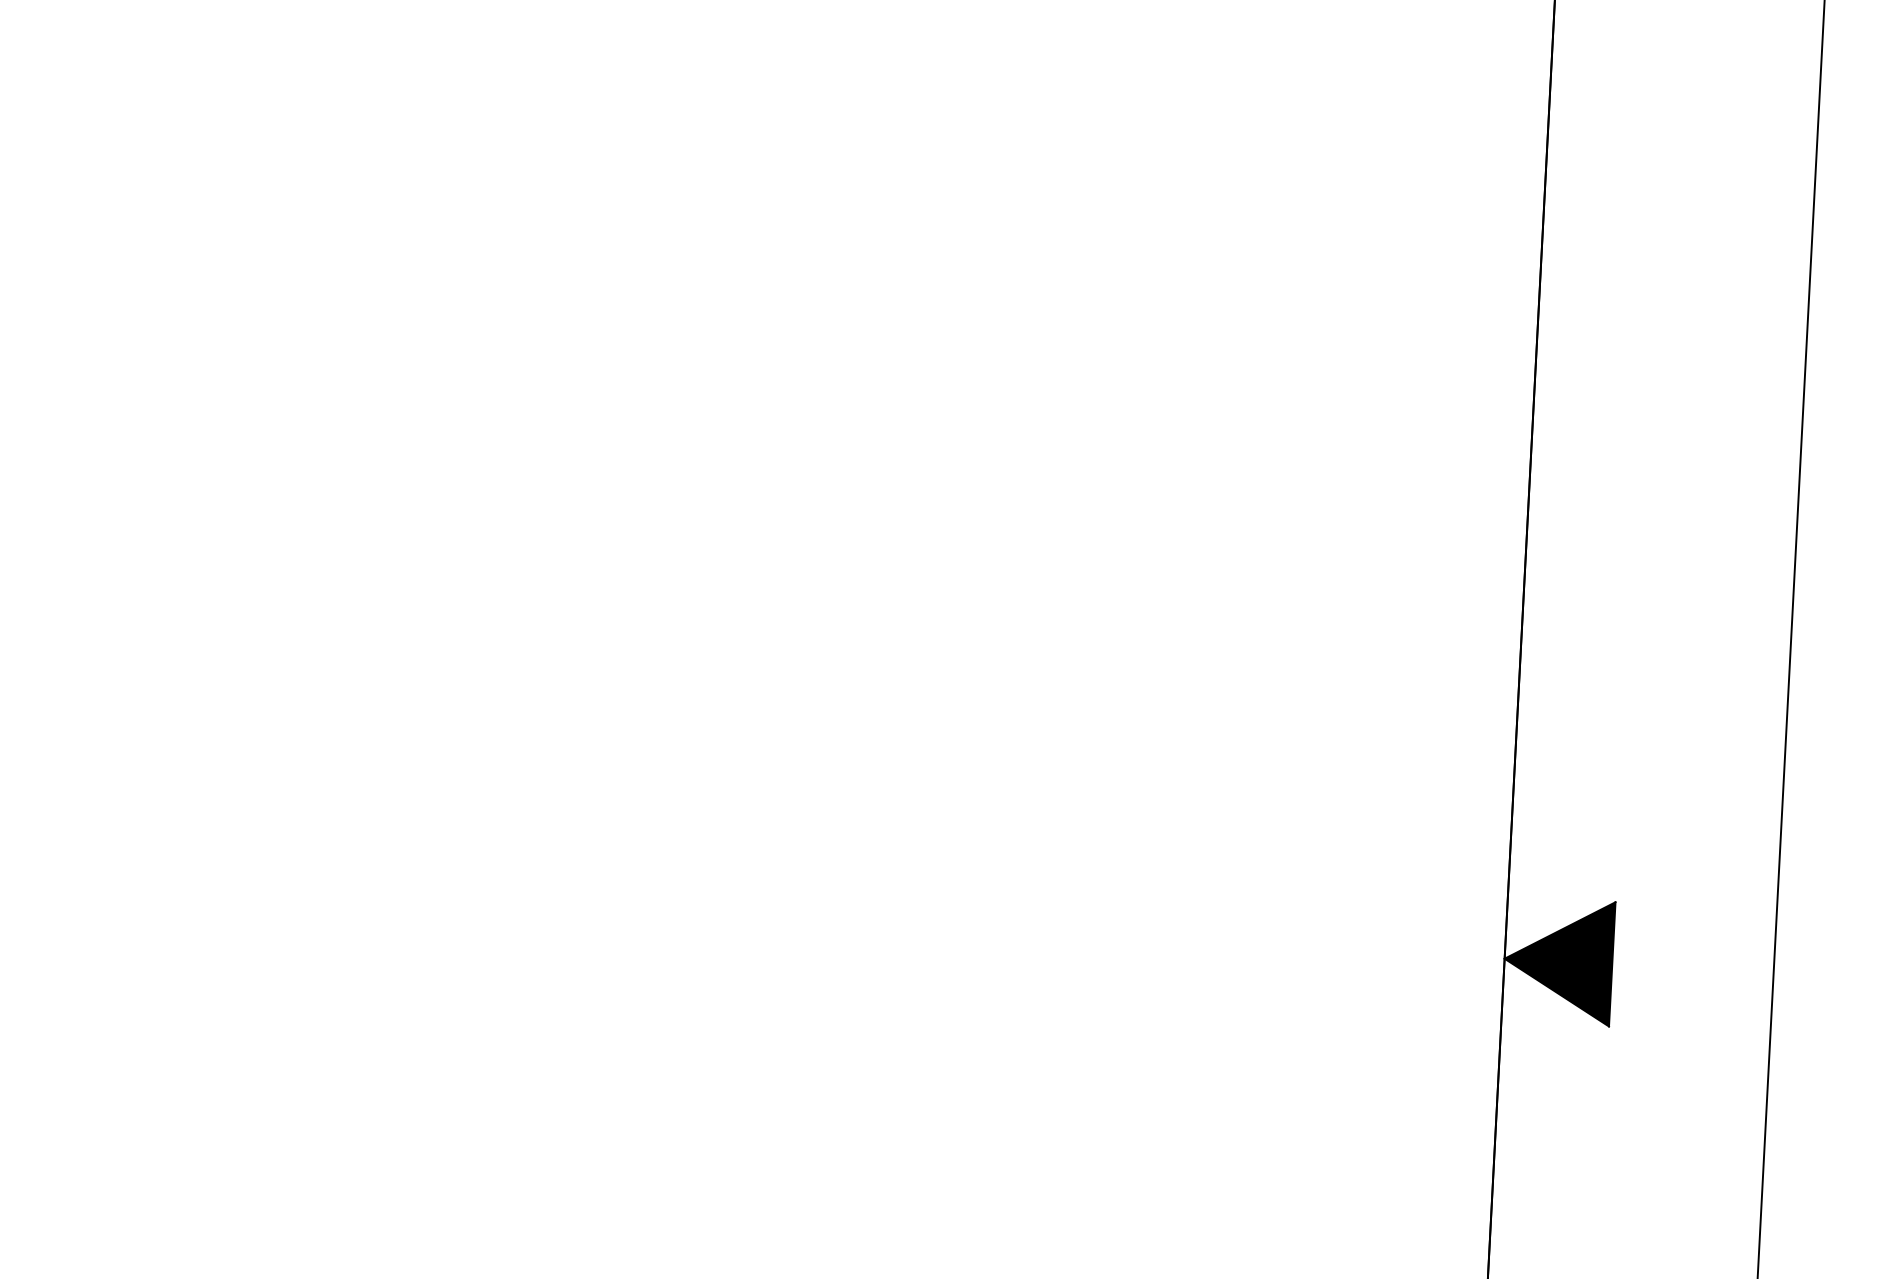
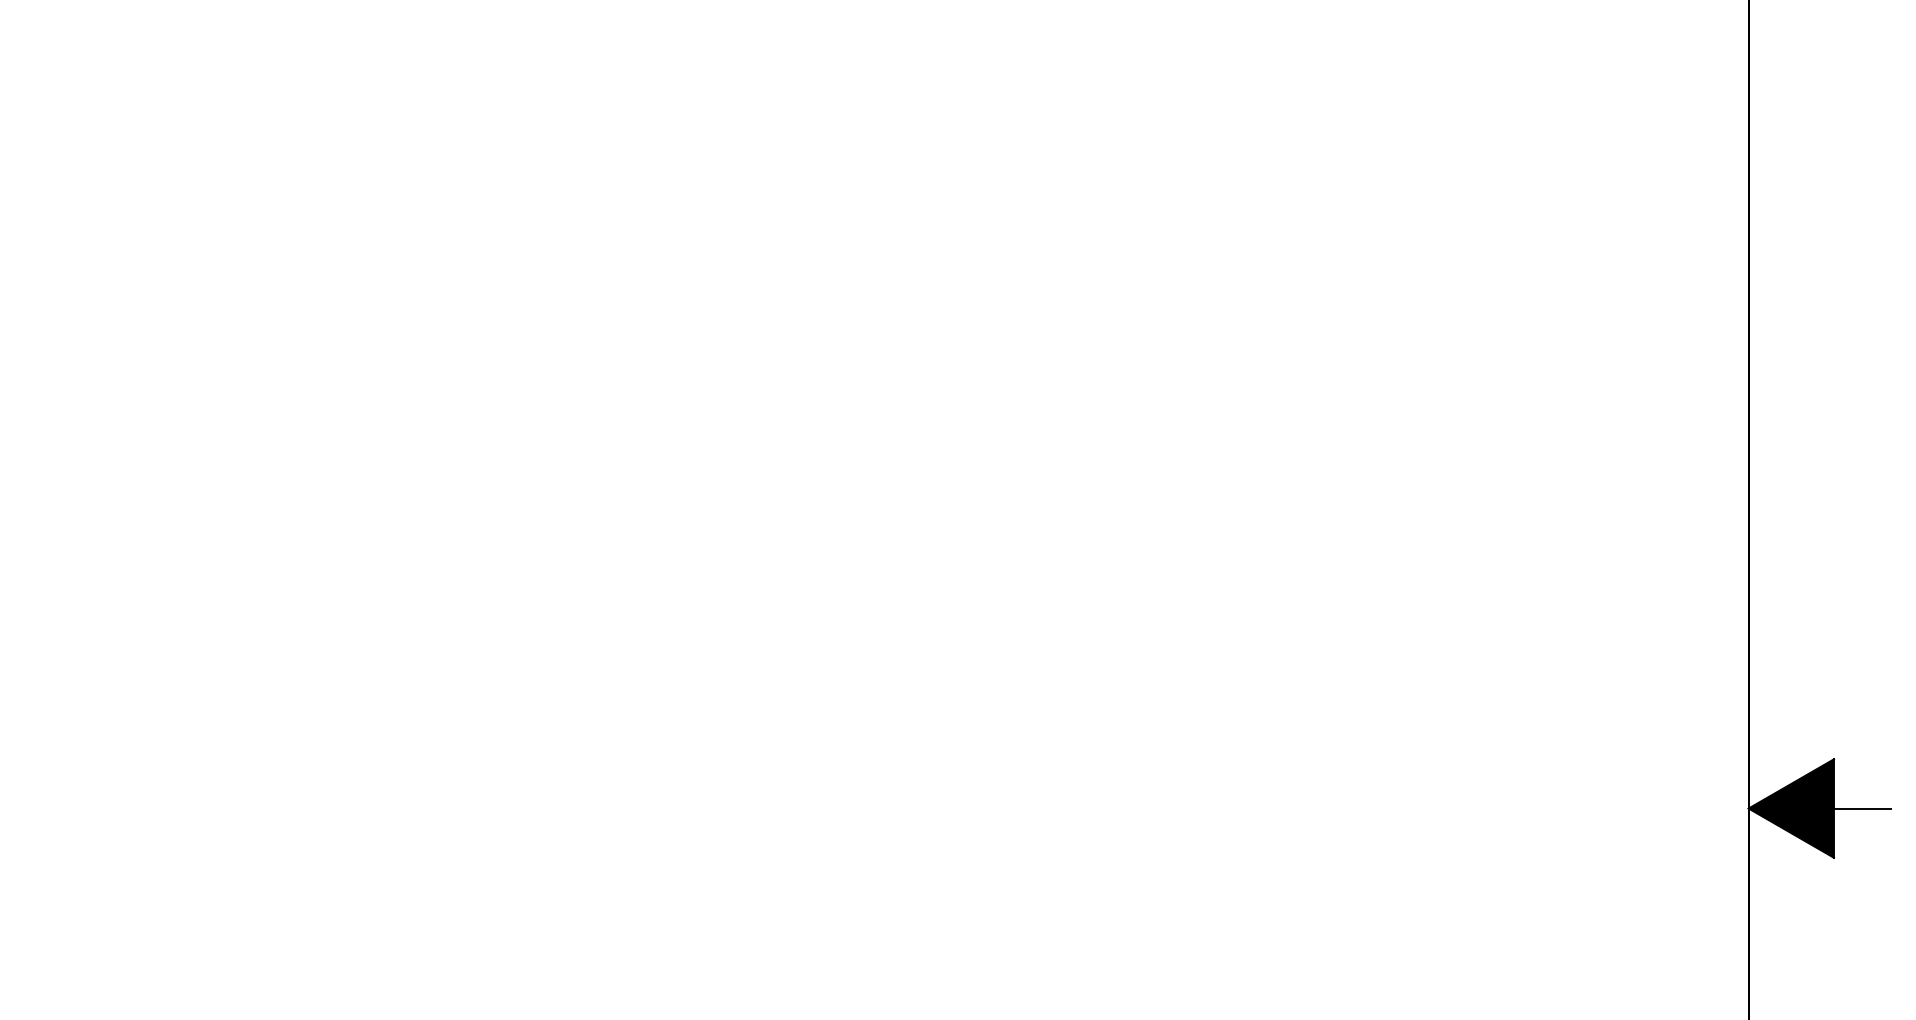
line: (1648, 966) -> (1862, 808), added

